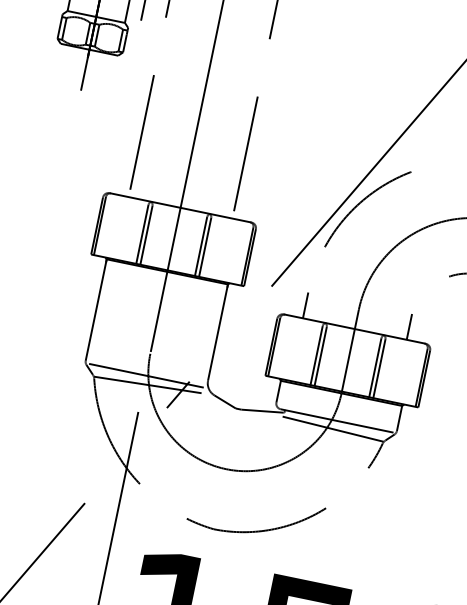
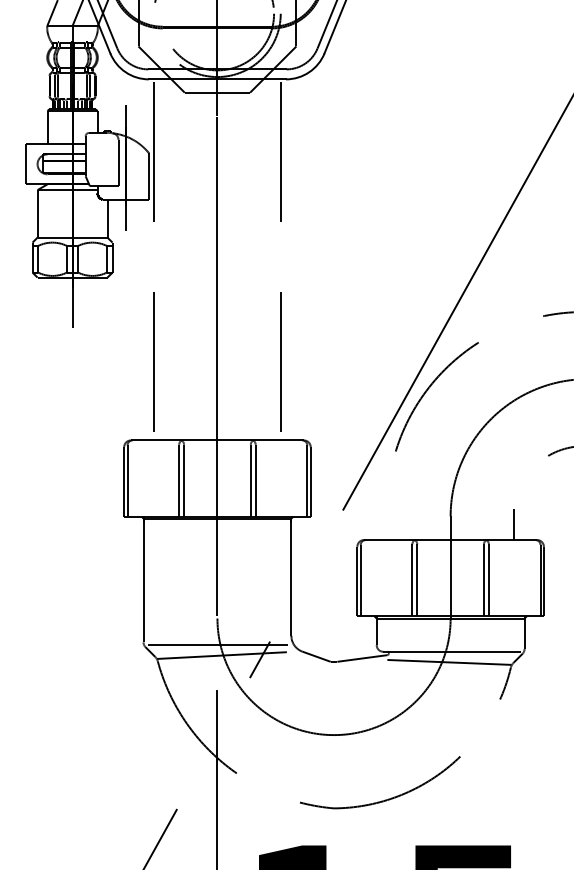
line: (305, 305) -> (387, 524), removed

